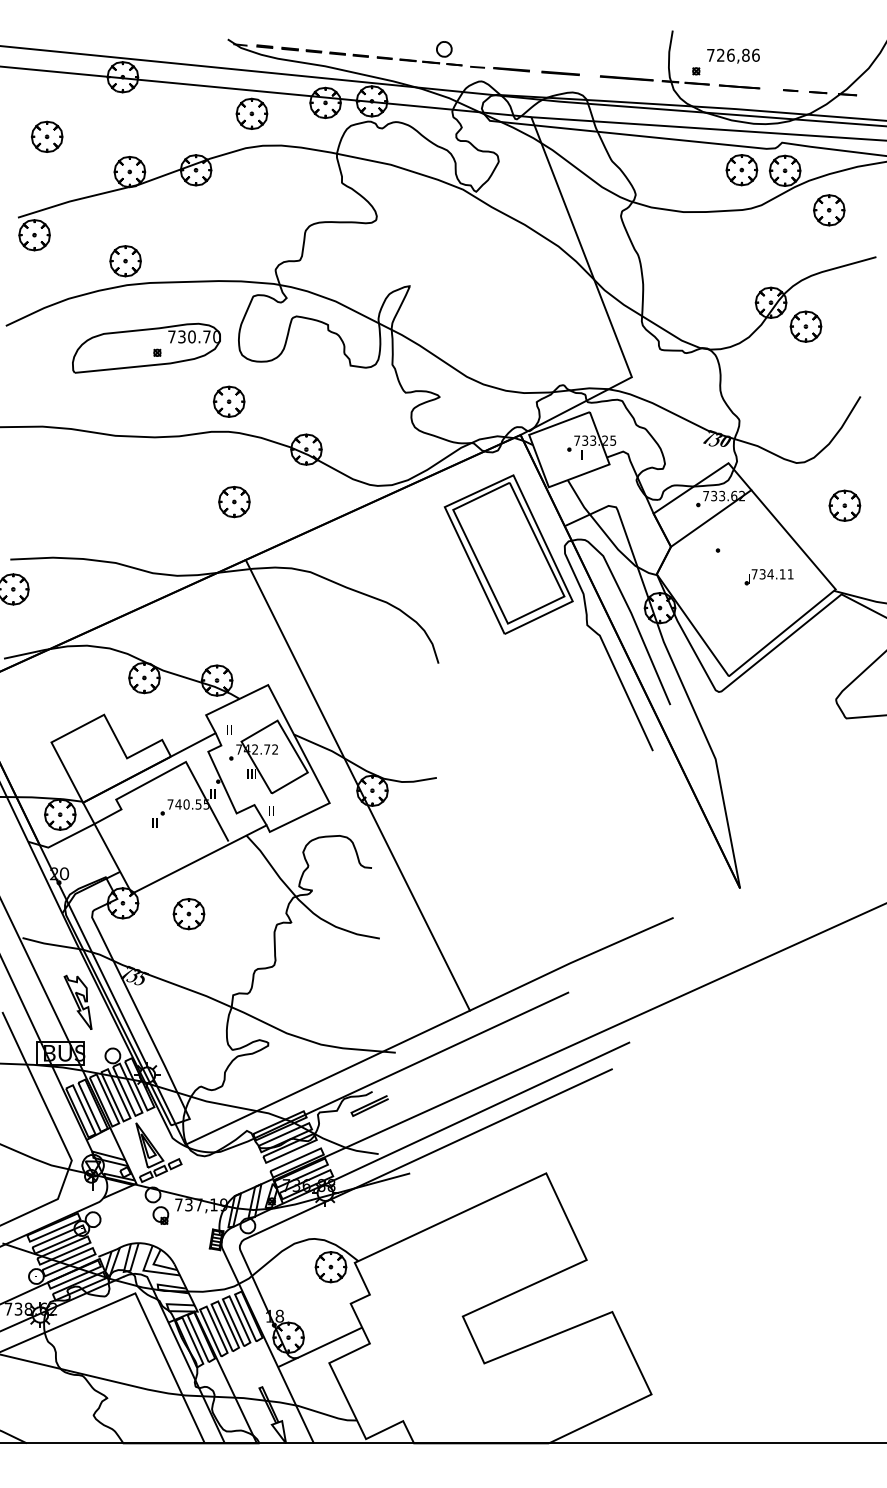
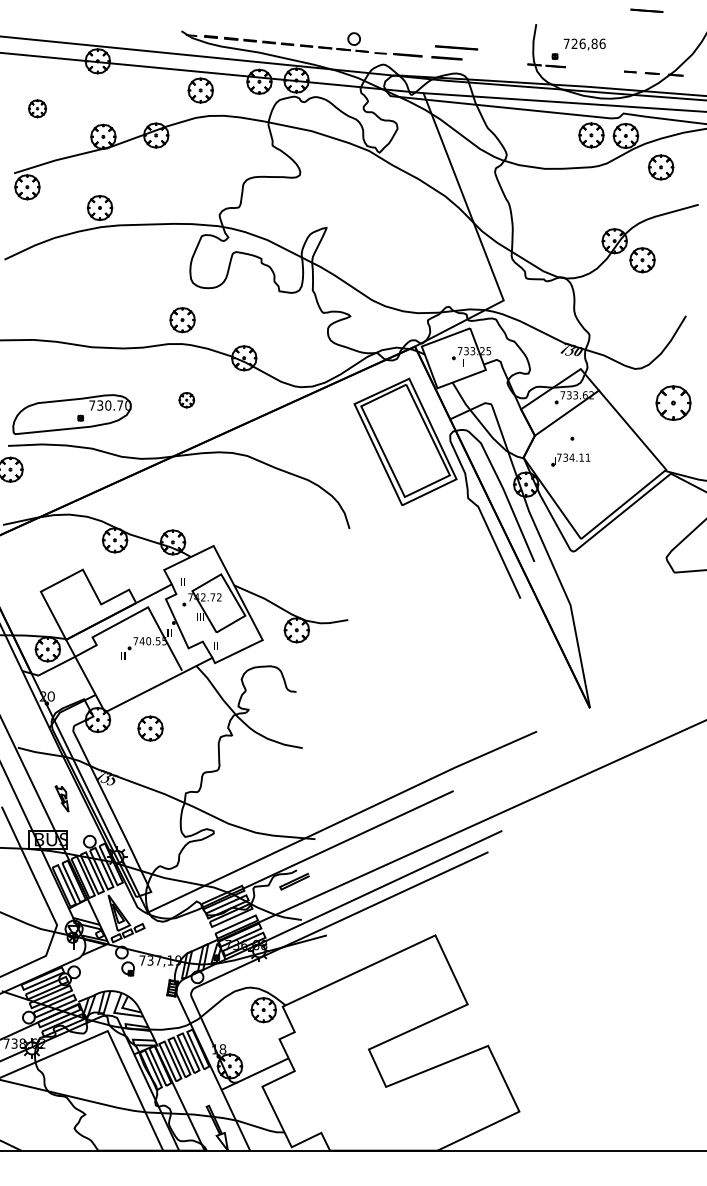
line: (626, 78) -> (456, 47), moved
line: (739, 86) -> (646, 10), moved
part: (47, 136) -> (37, 108), size x0.7
part: (146, 347) -> (72, 413), moved
part: (234, 502) -> (186, 400), size x0.6
part: (844, 505) -> (673, 402), size x1.4
part: (768, 577) -> (570, 460), moved
line: (357, 785) -> (284, 626), removed
part: (77, 1001) -> (61, 798), size x0.6

